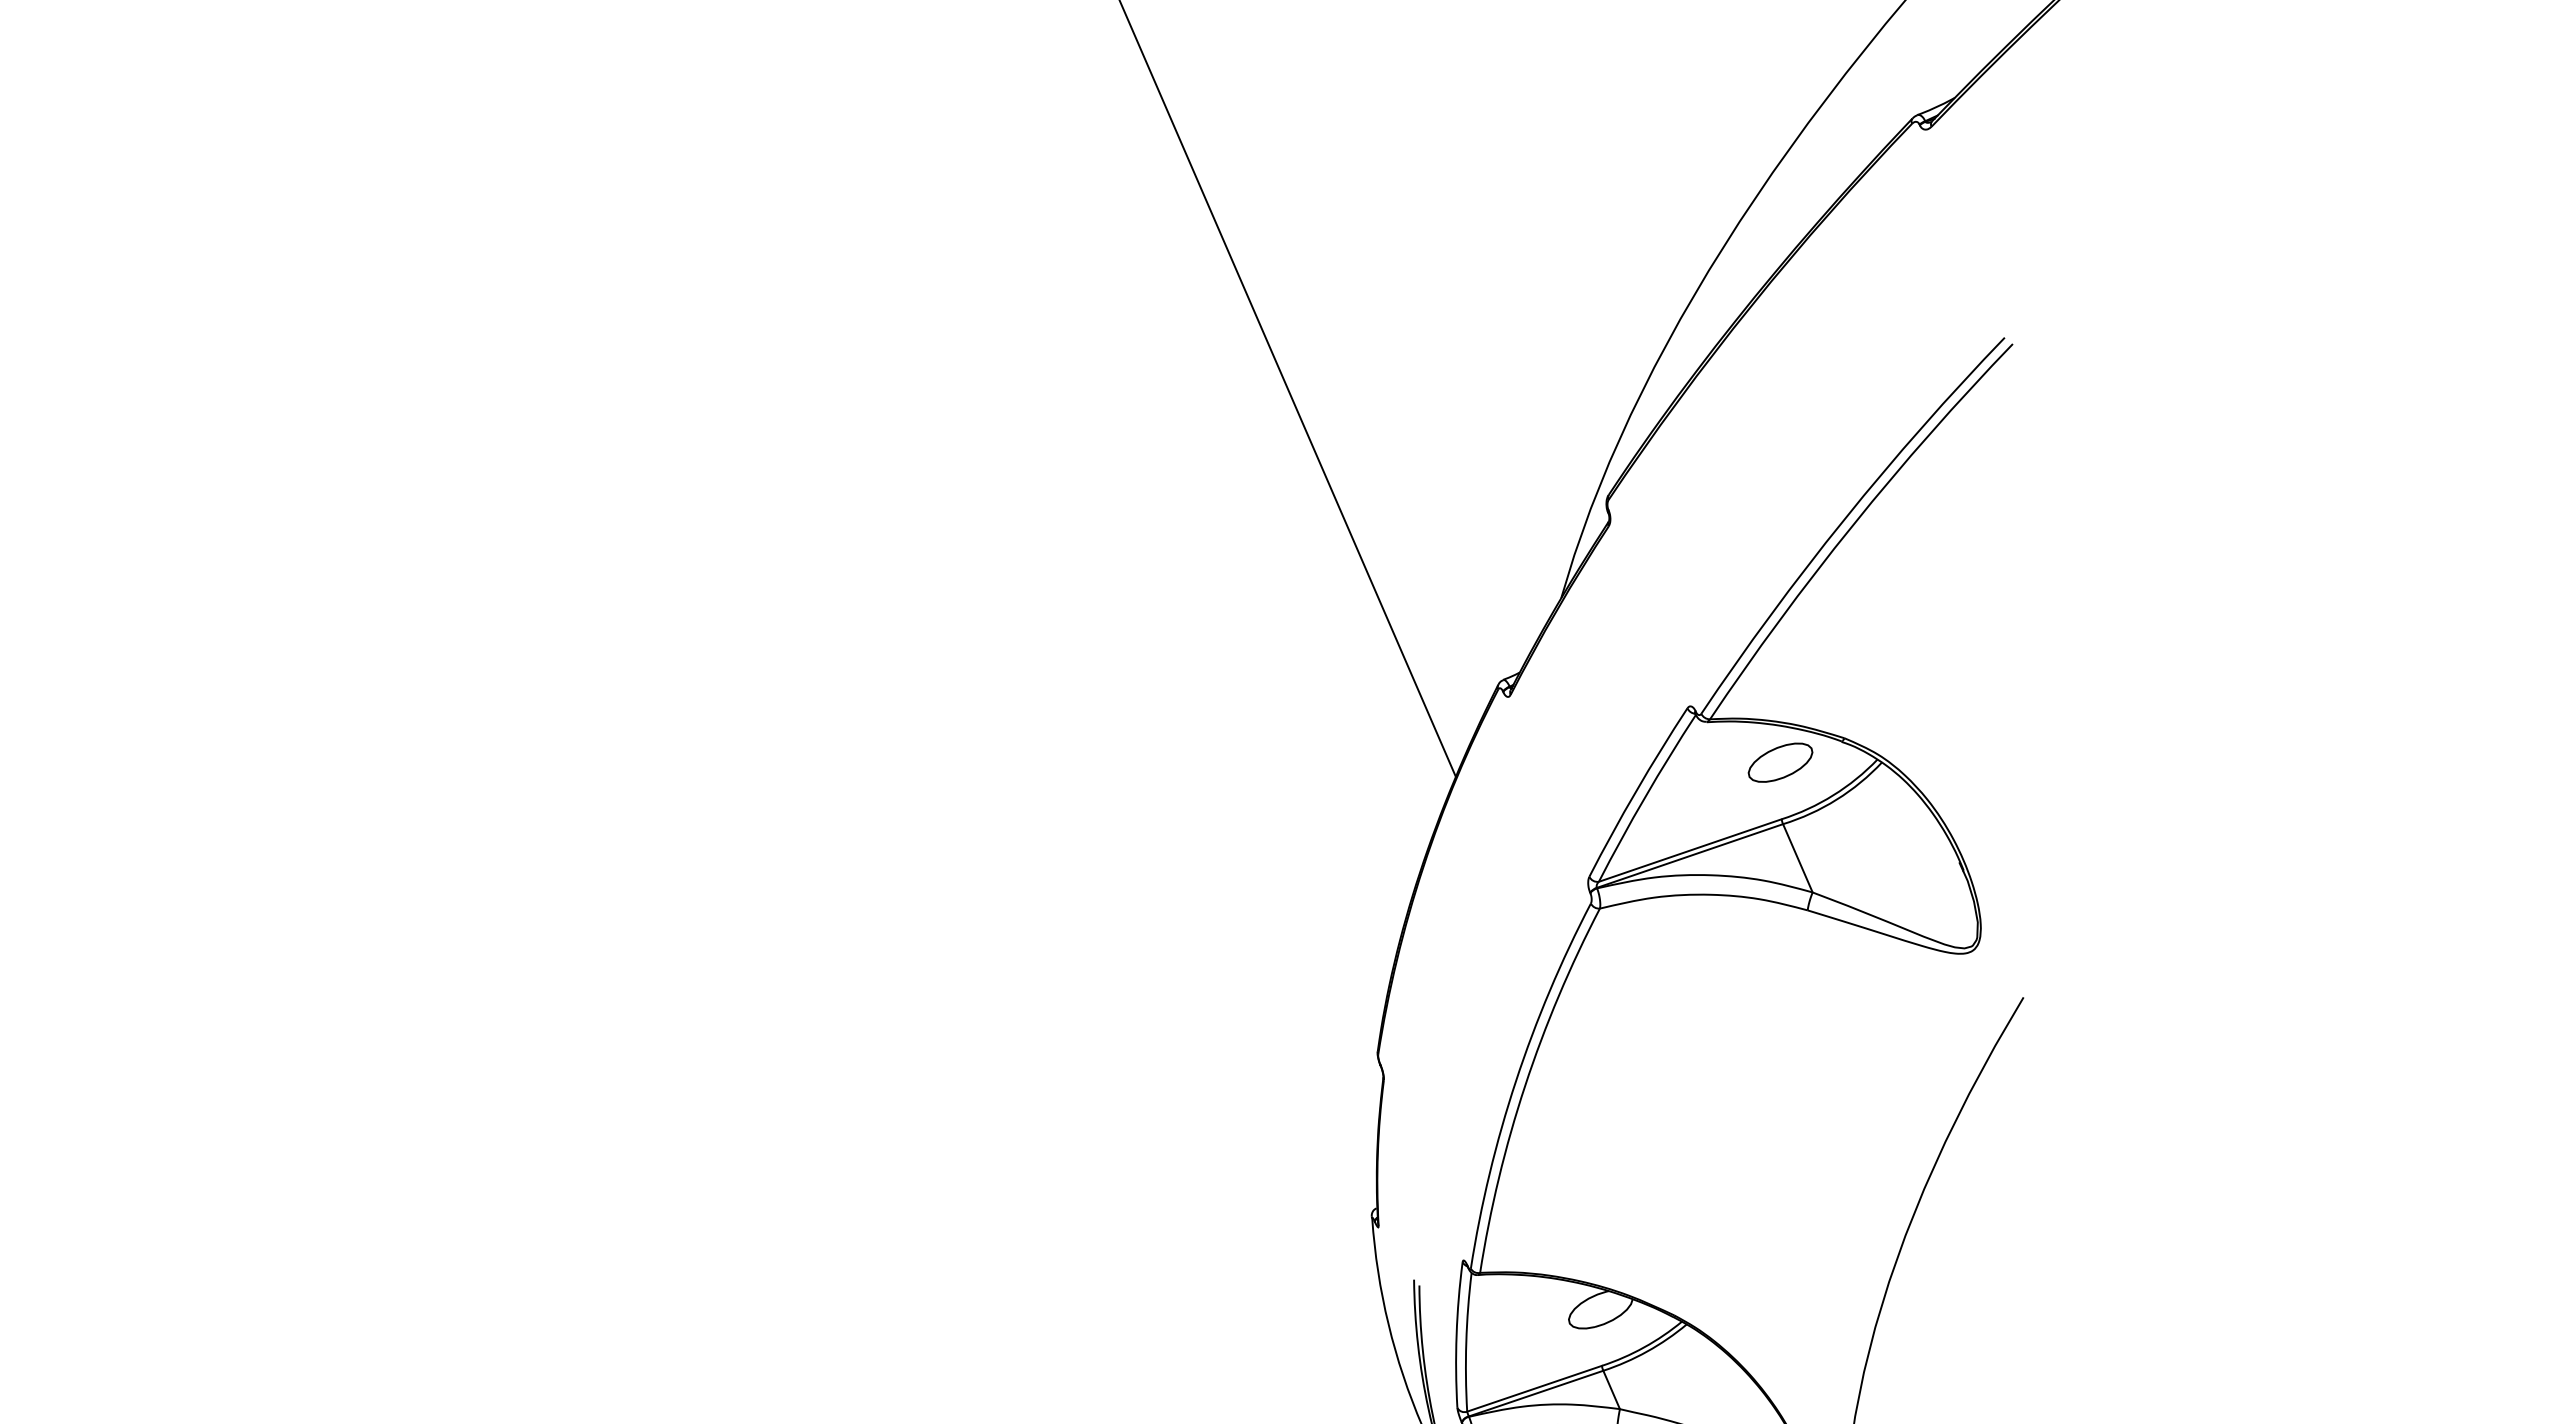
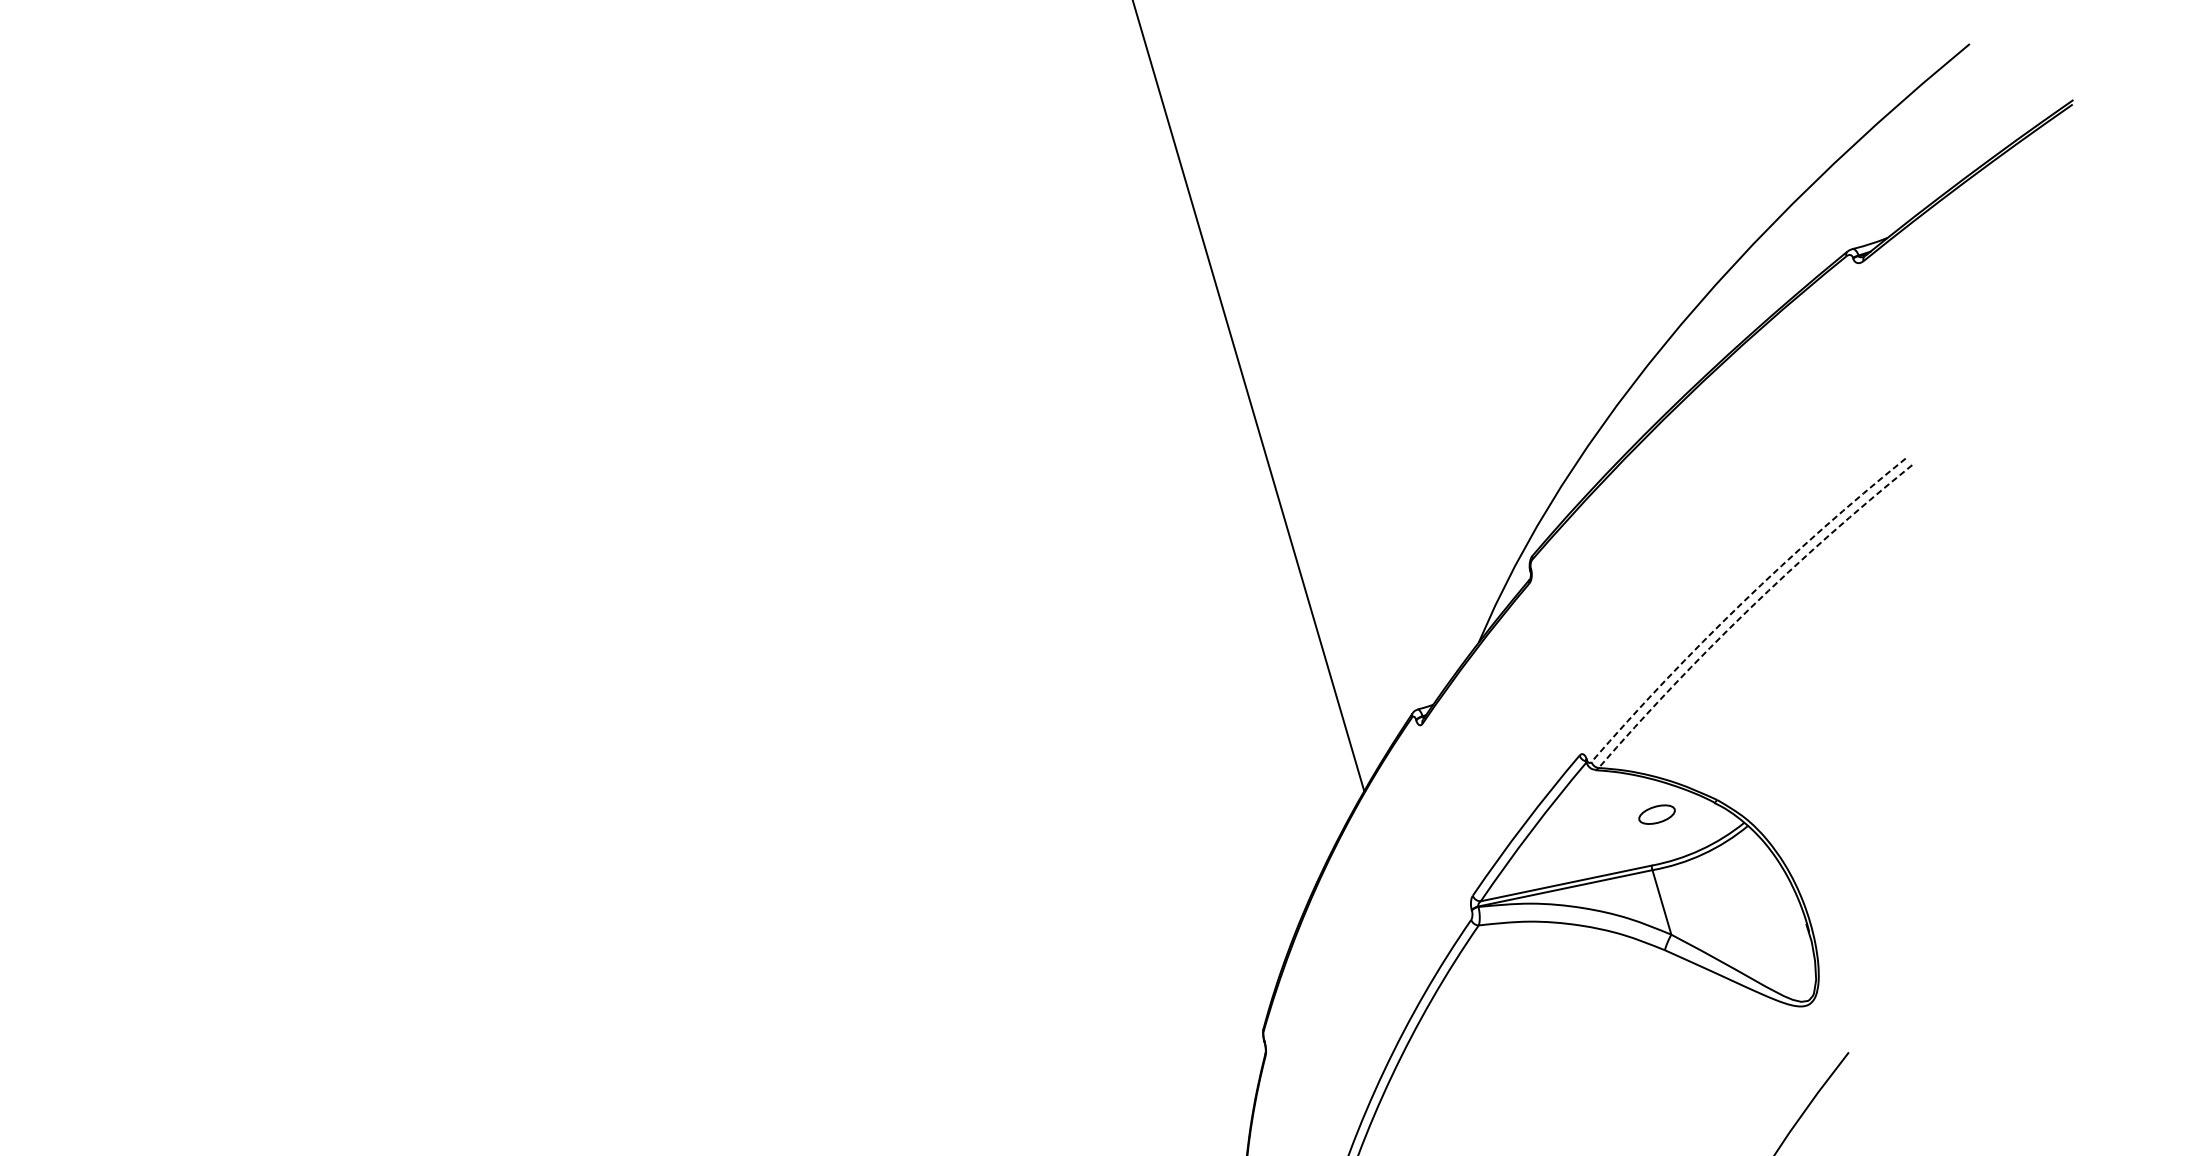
arc: (1844, 519) -> (1741, 603), solid -> dashed
arc: (1853, 525) -> (1749, 610), solid -> dashed
part: (1780, 762) -> (1657, 814), size x0.6

